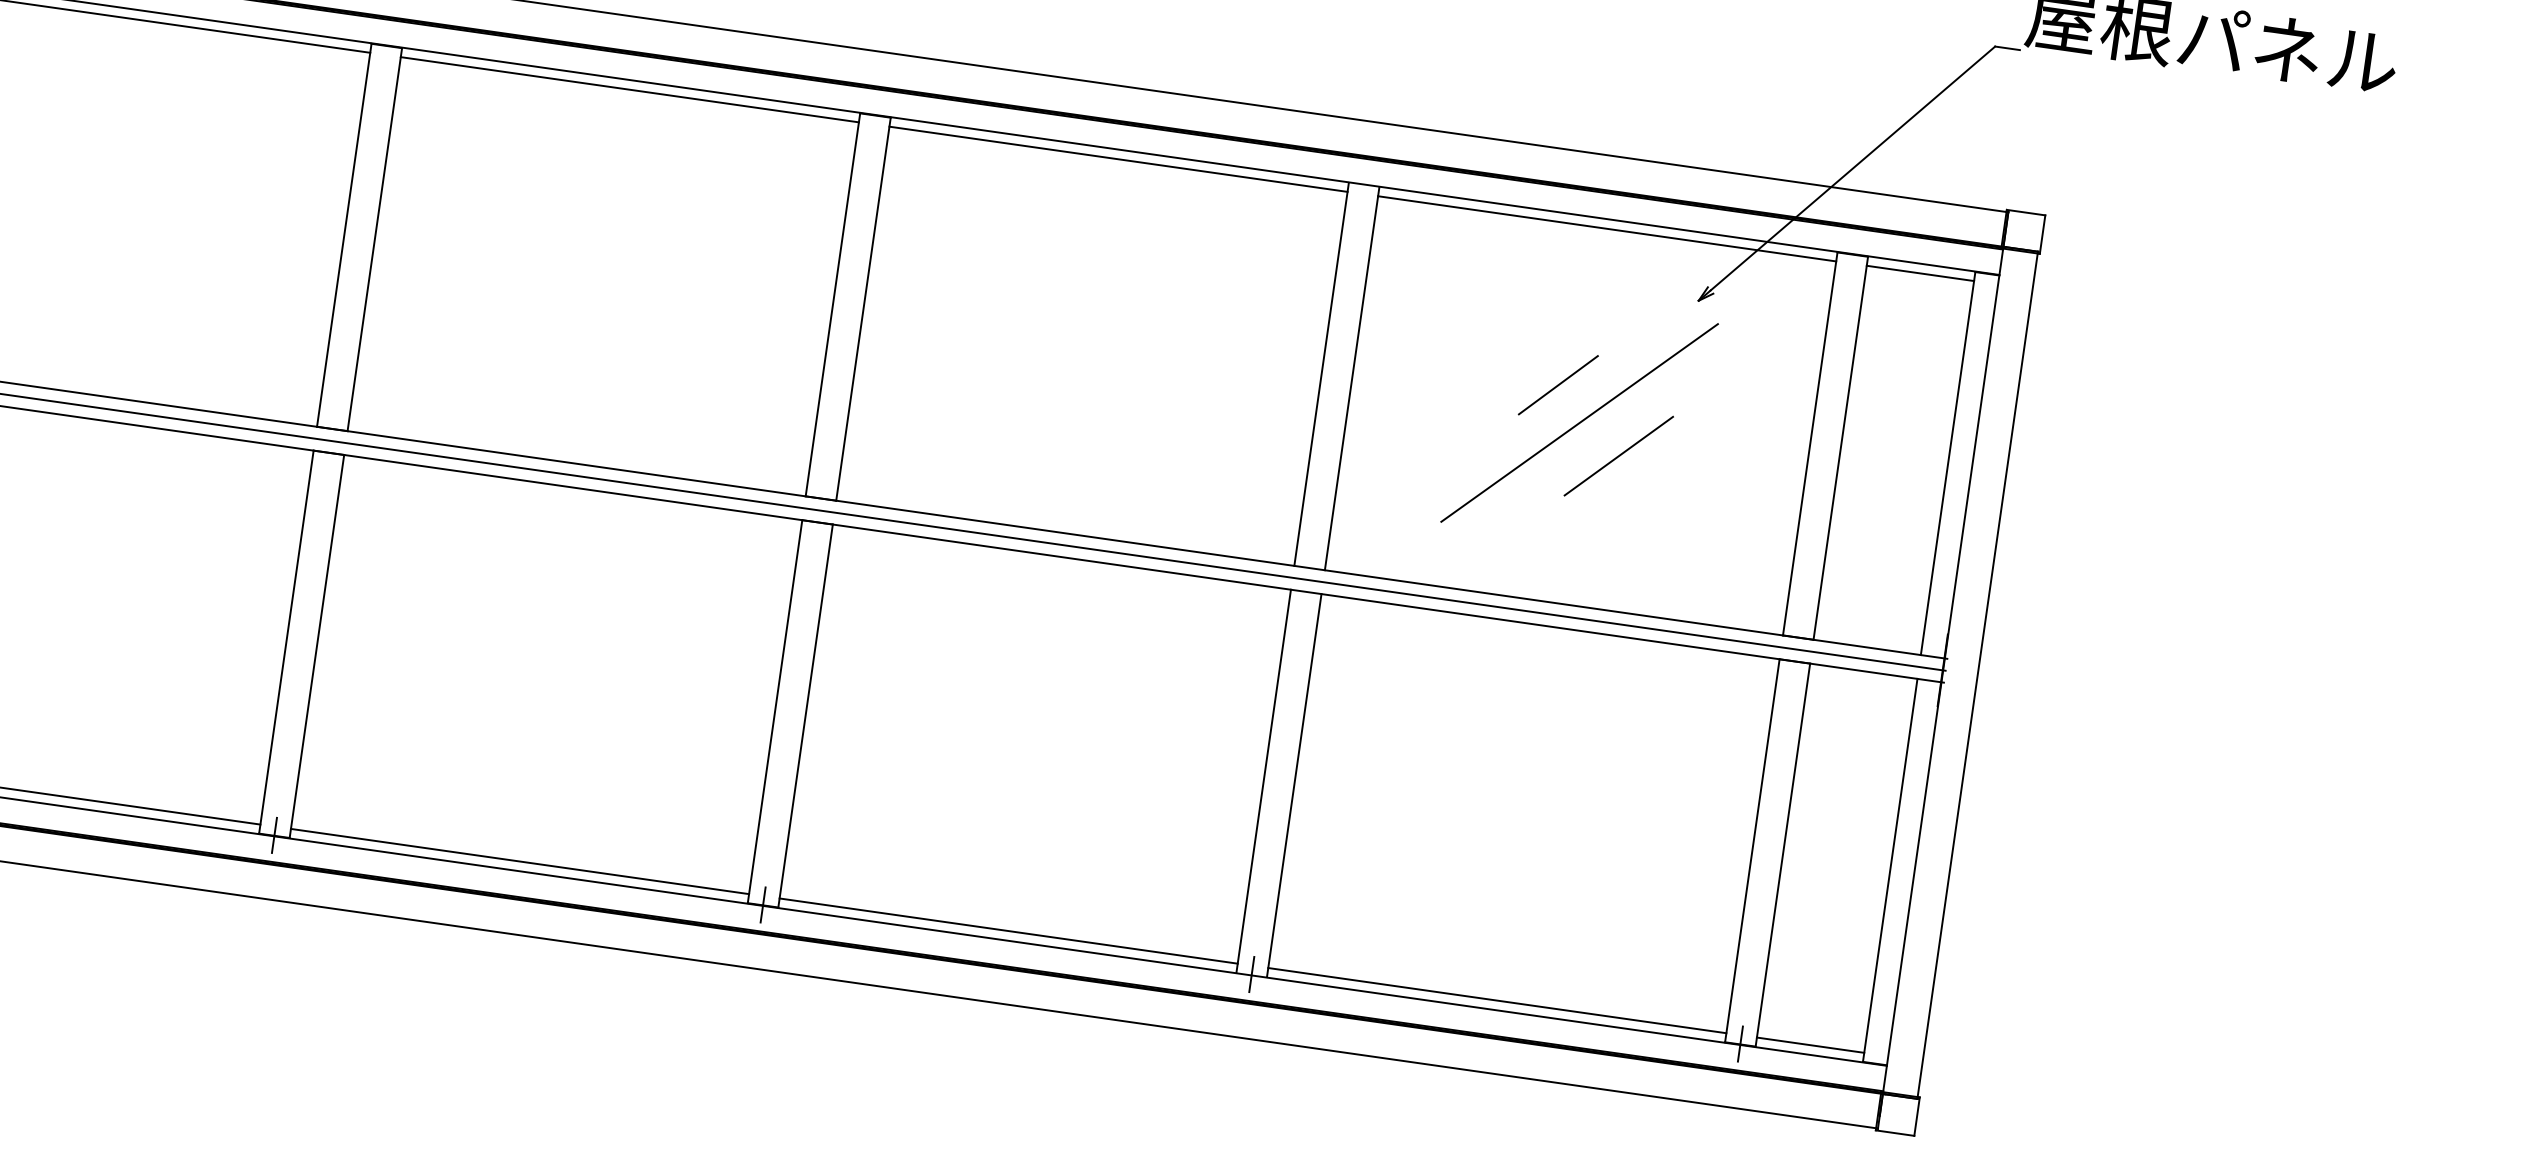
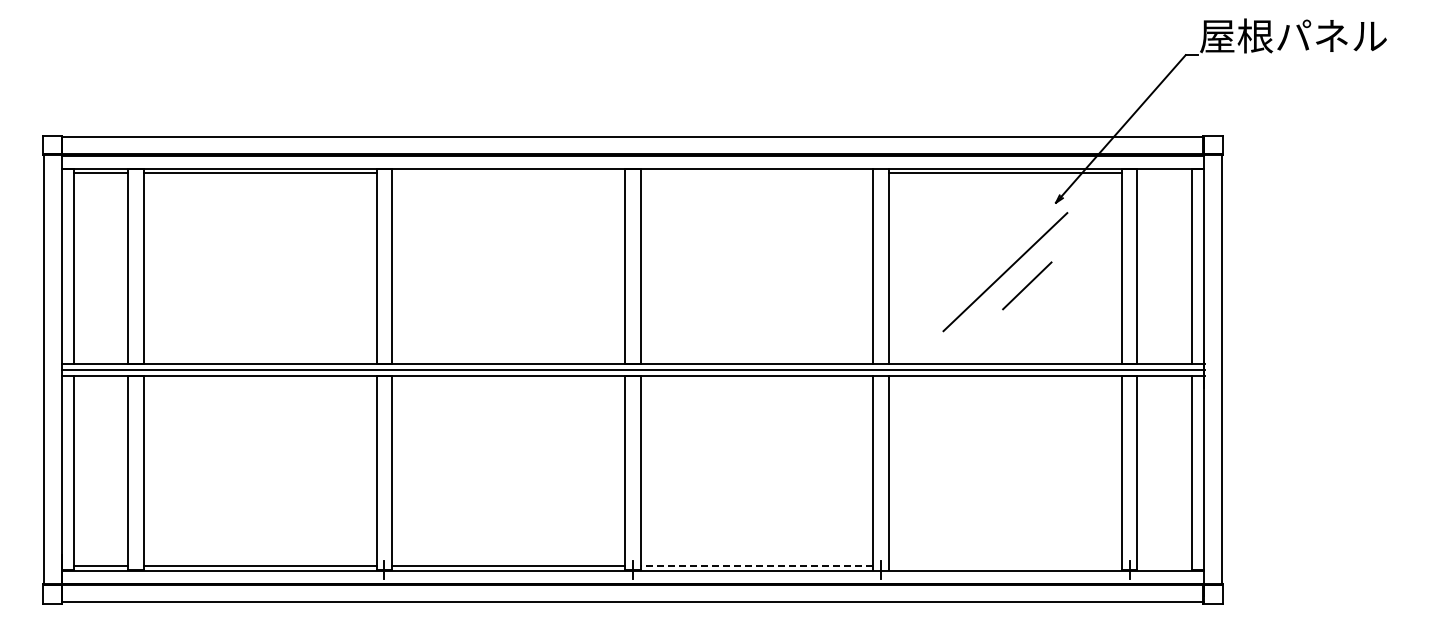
line: (629, 89) -> (508, 173), removed
line: (1117, 159) -> (756, 173), removed
line: (1920, 273) -> (1164, 173), removed
line: (1557, 384) -> (991, 254), removed
line: (1007, 930) -> (756, 565), solid -> dashed
line: (1495, 999) -> (1004, 565), removed
line: (1810, 1044) -> (1164, 565), removed

